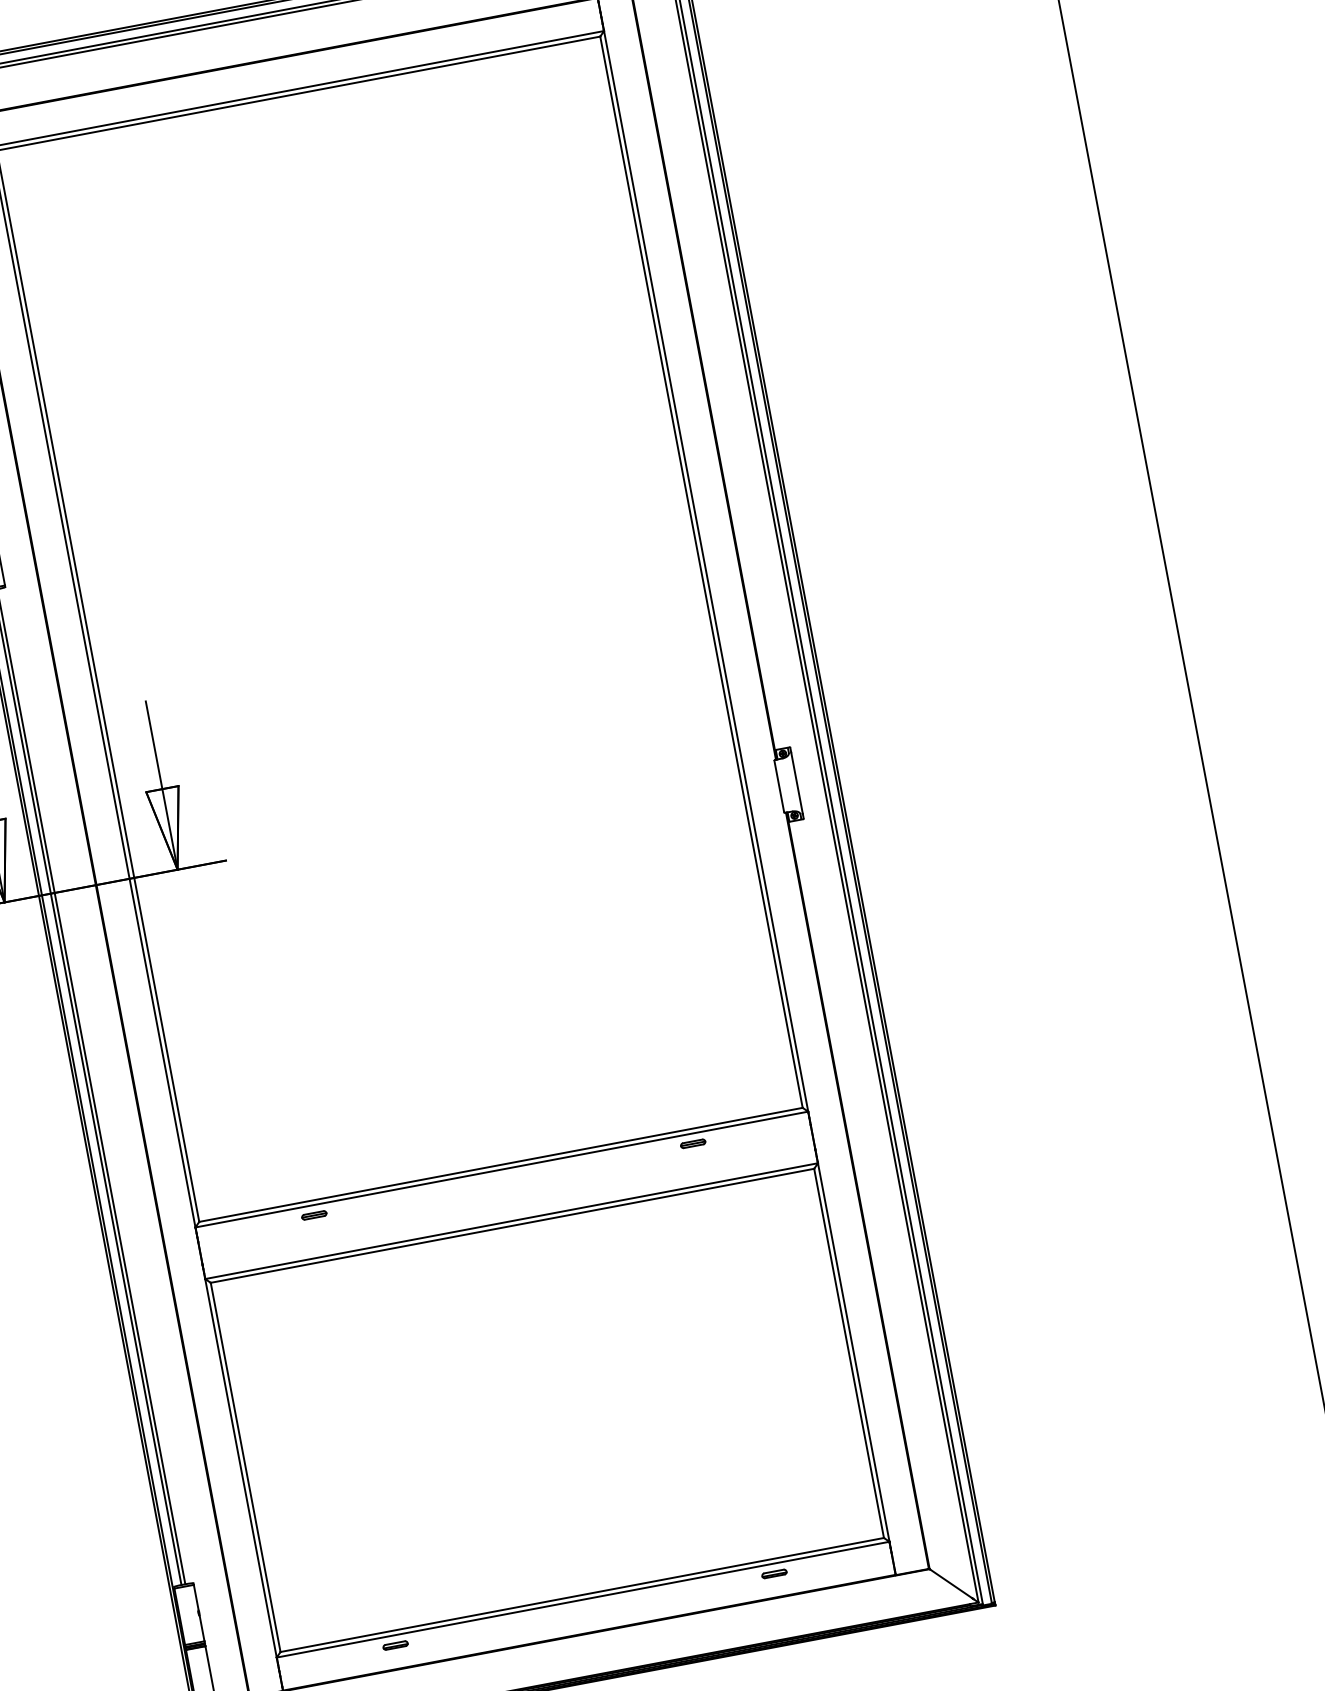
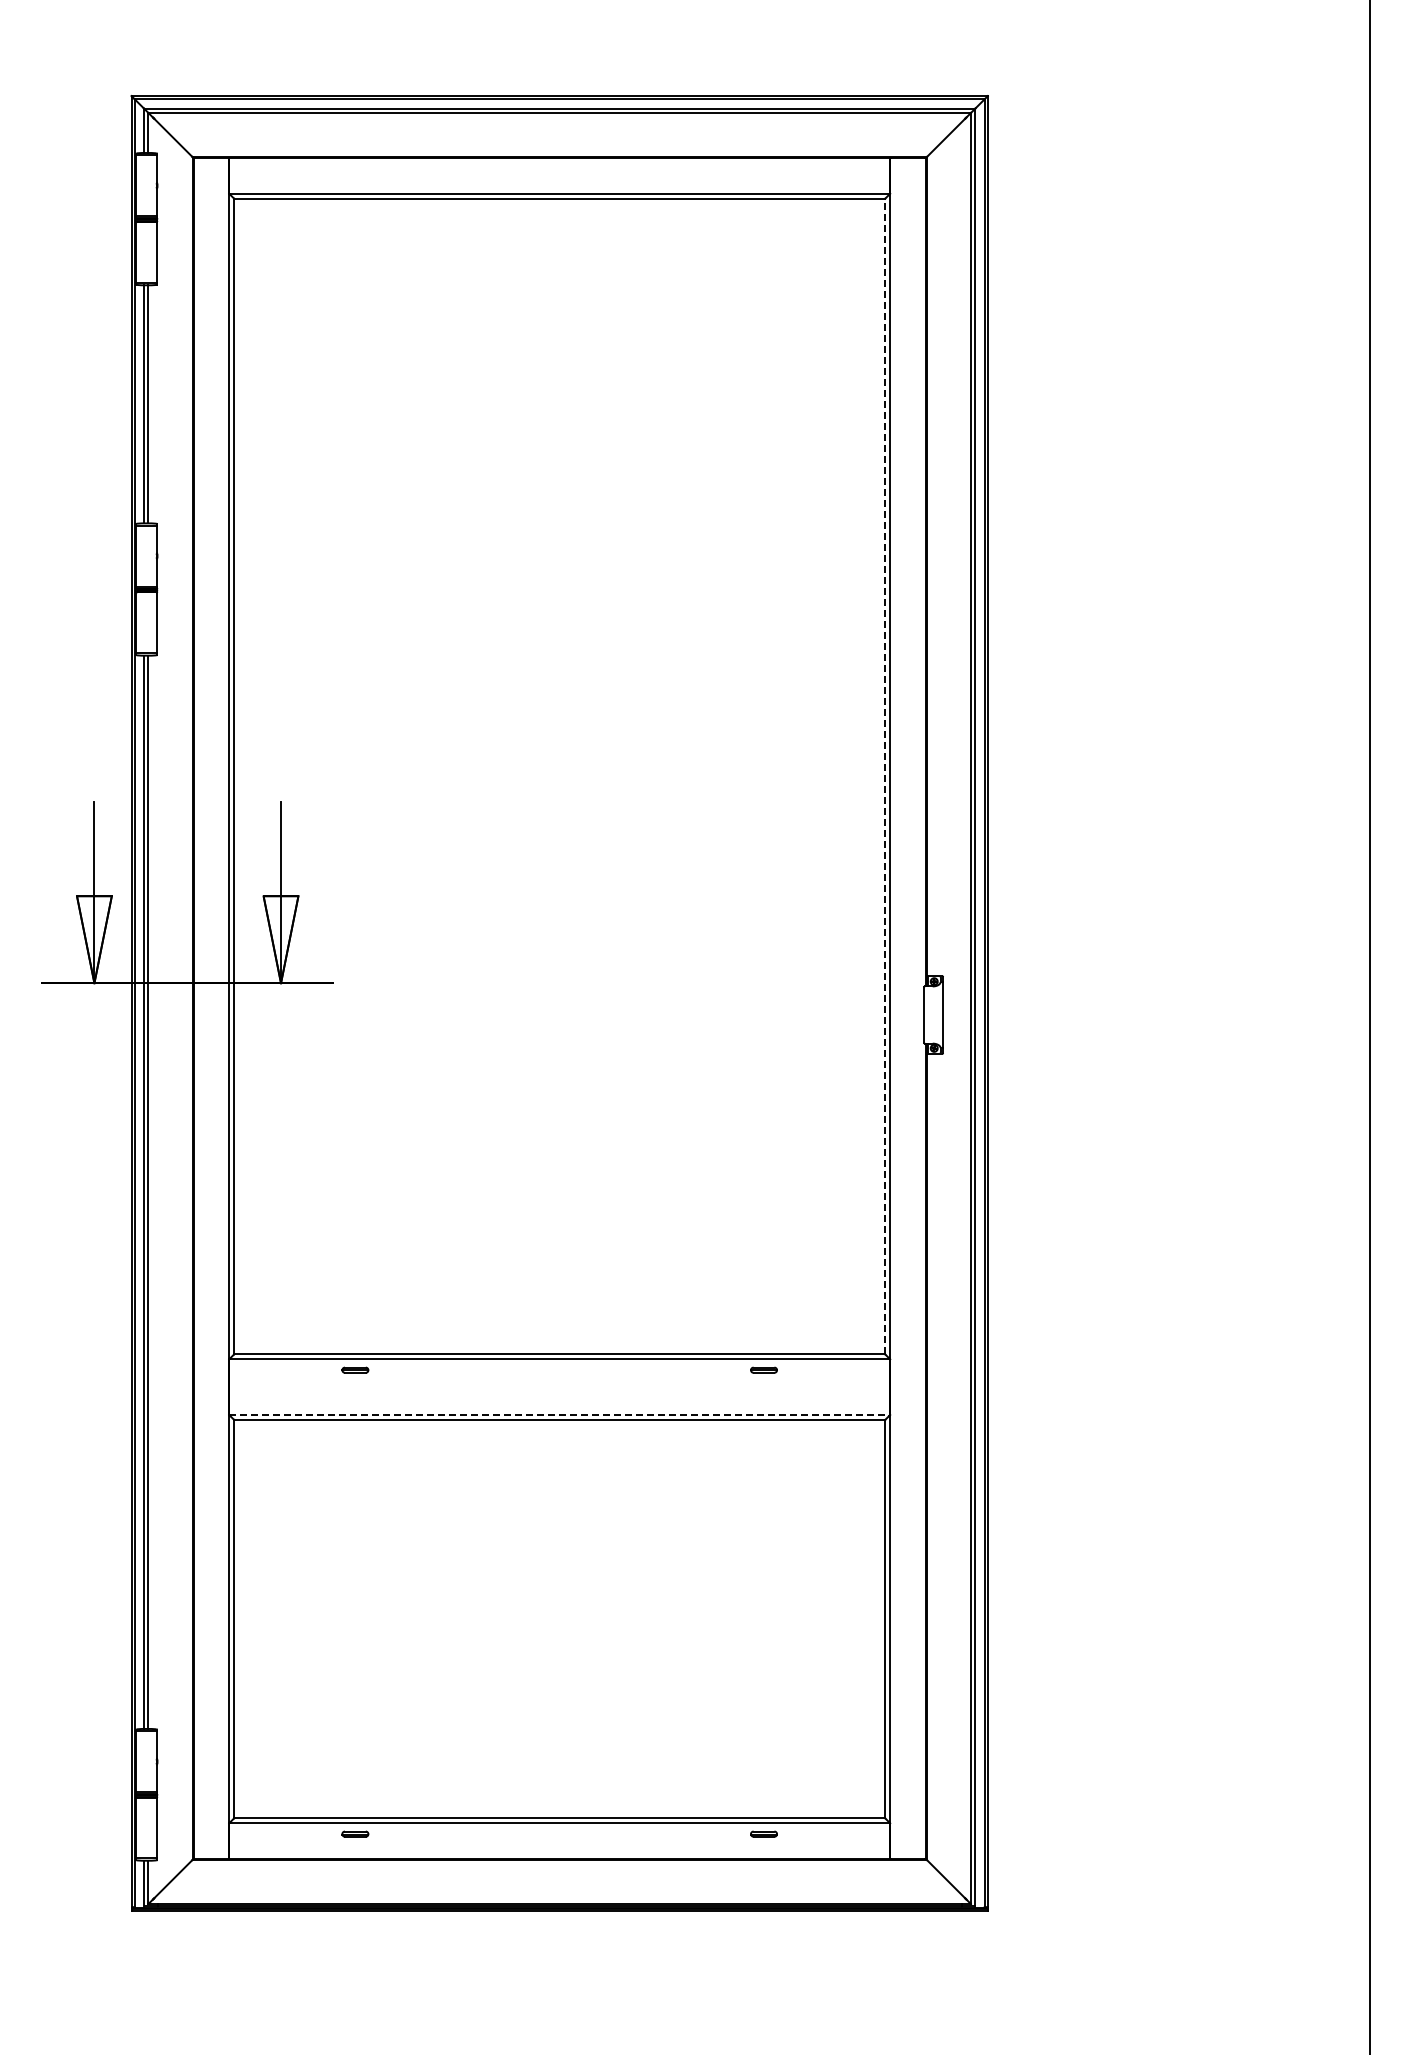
line: (701, 572) -> (885, 776), solid -> dashed
line: (512, 1220) -> (560, 1414), solid -> dashed

